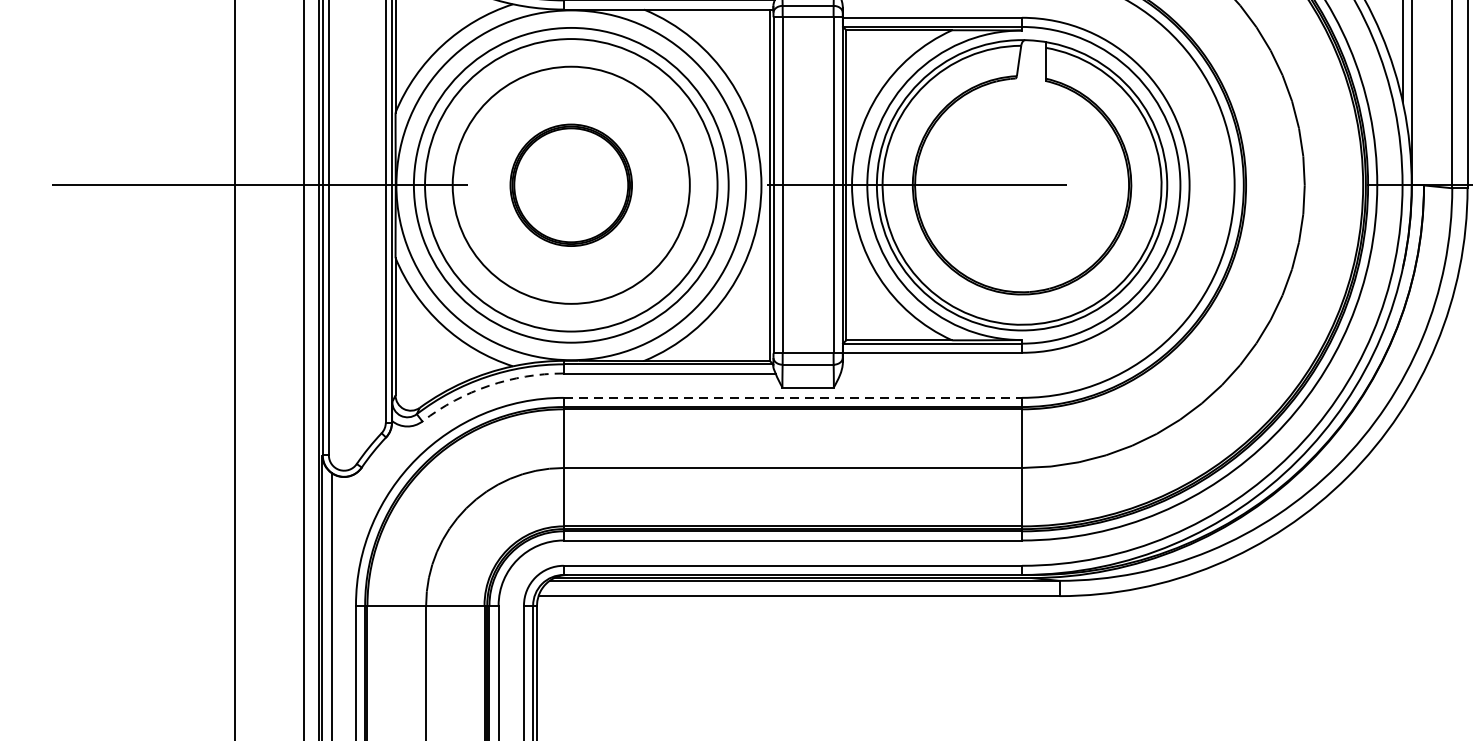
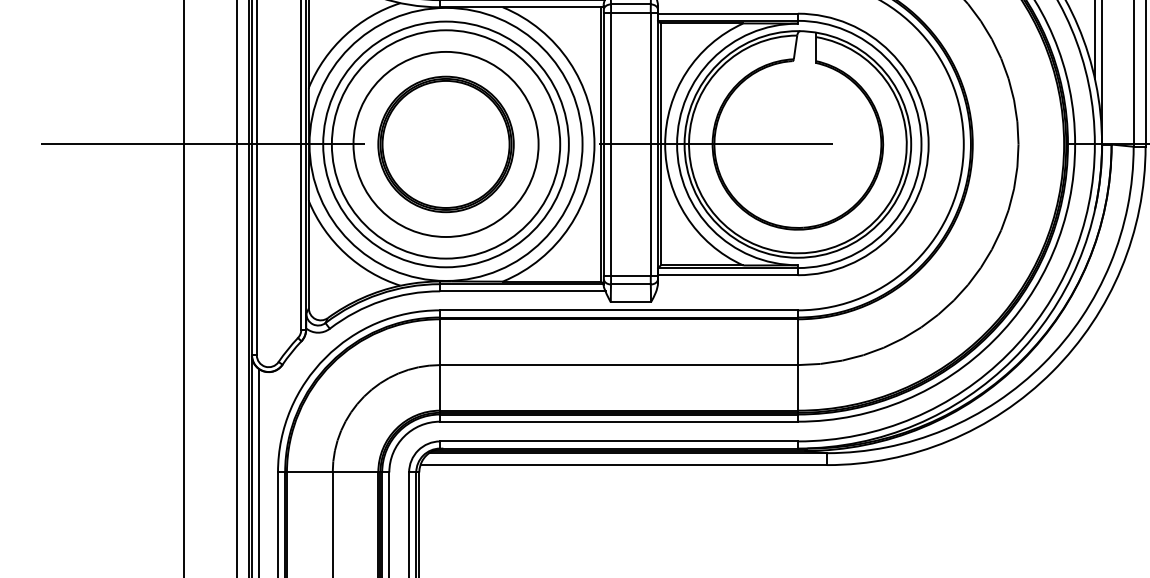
part: (570, 185) -> (445, 144), size x1.43
arc: (488, 385) -> (381, 300), dashed -> solid
line: (792, 398) -> (618, 310), dashed -> solid

